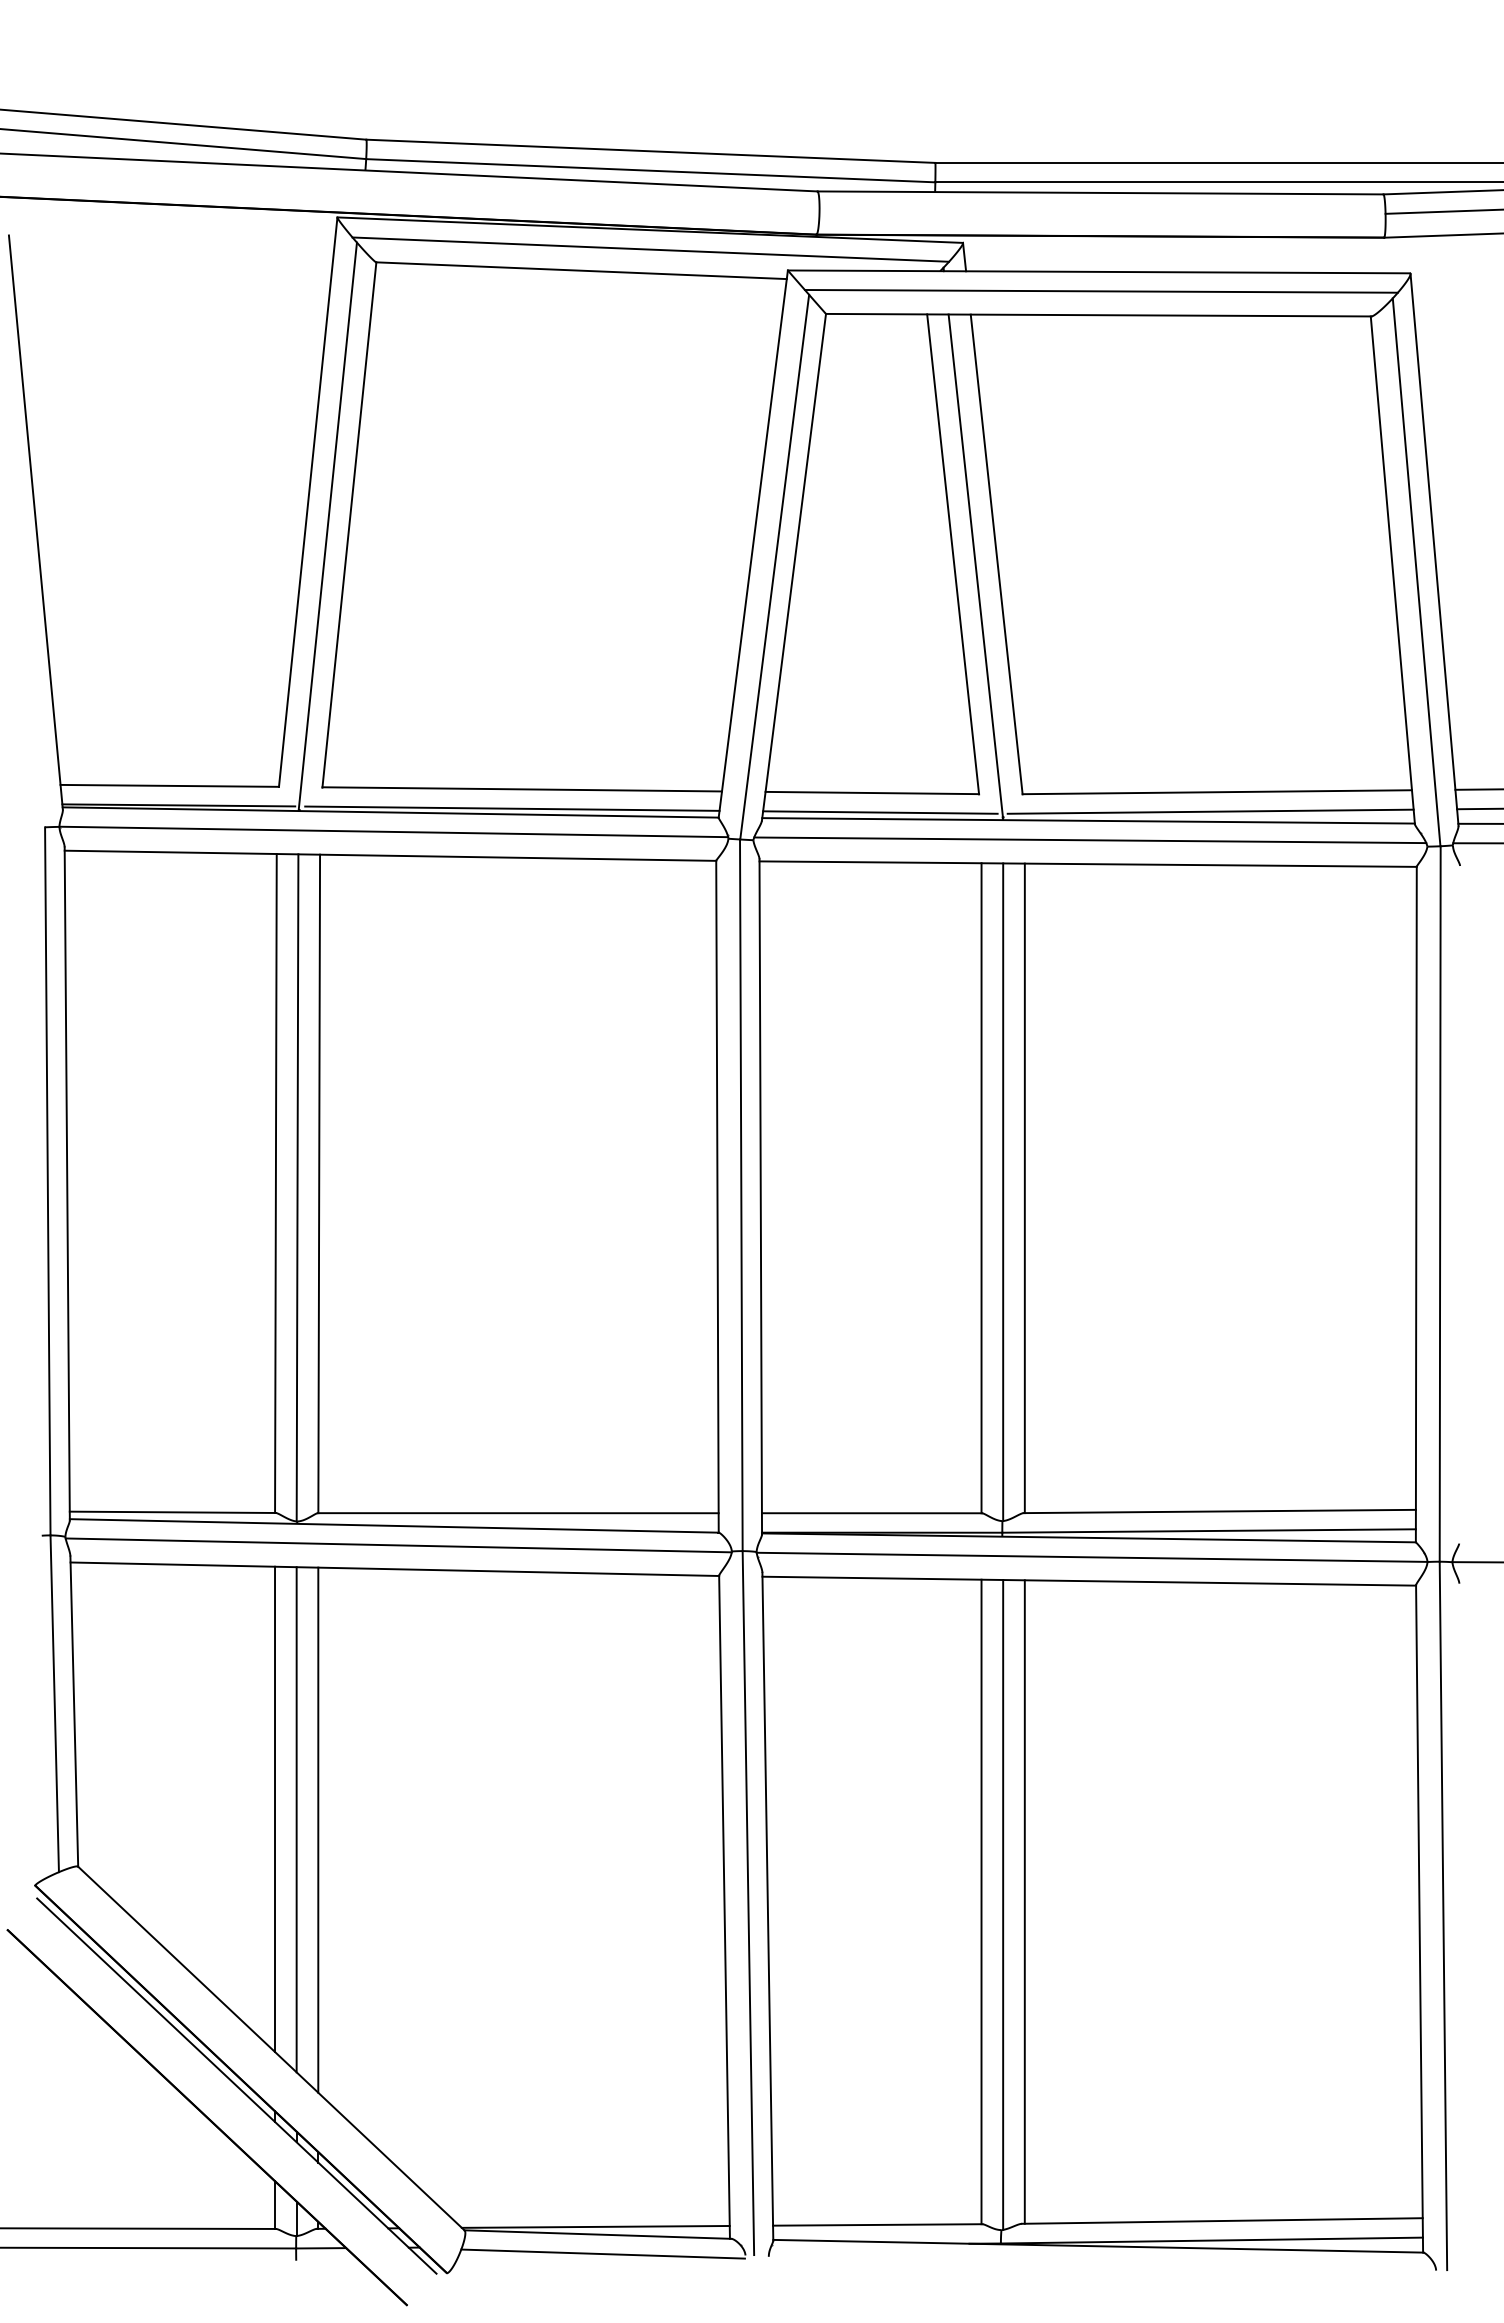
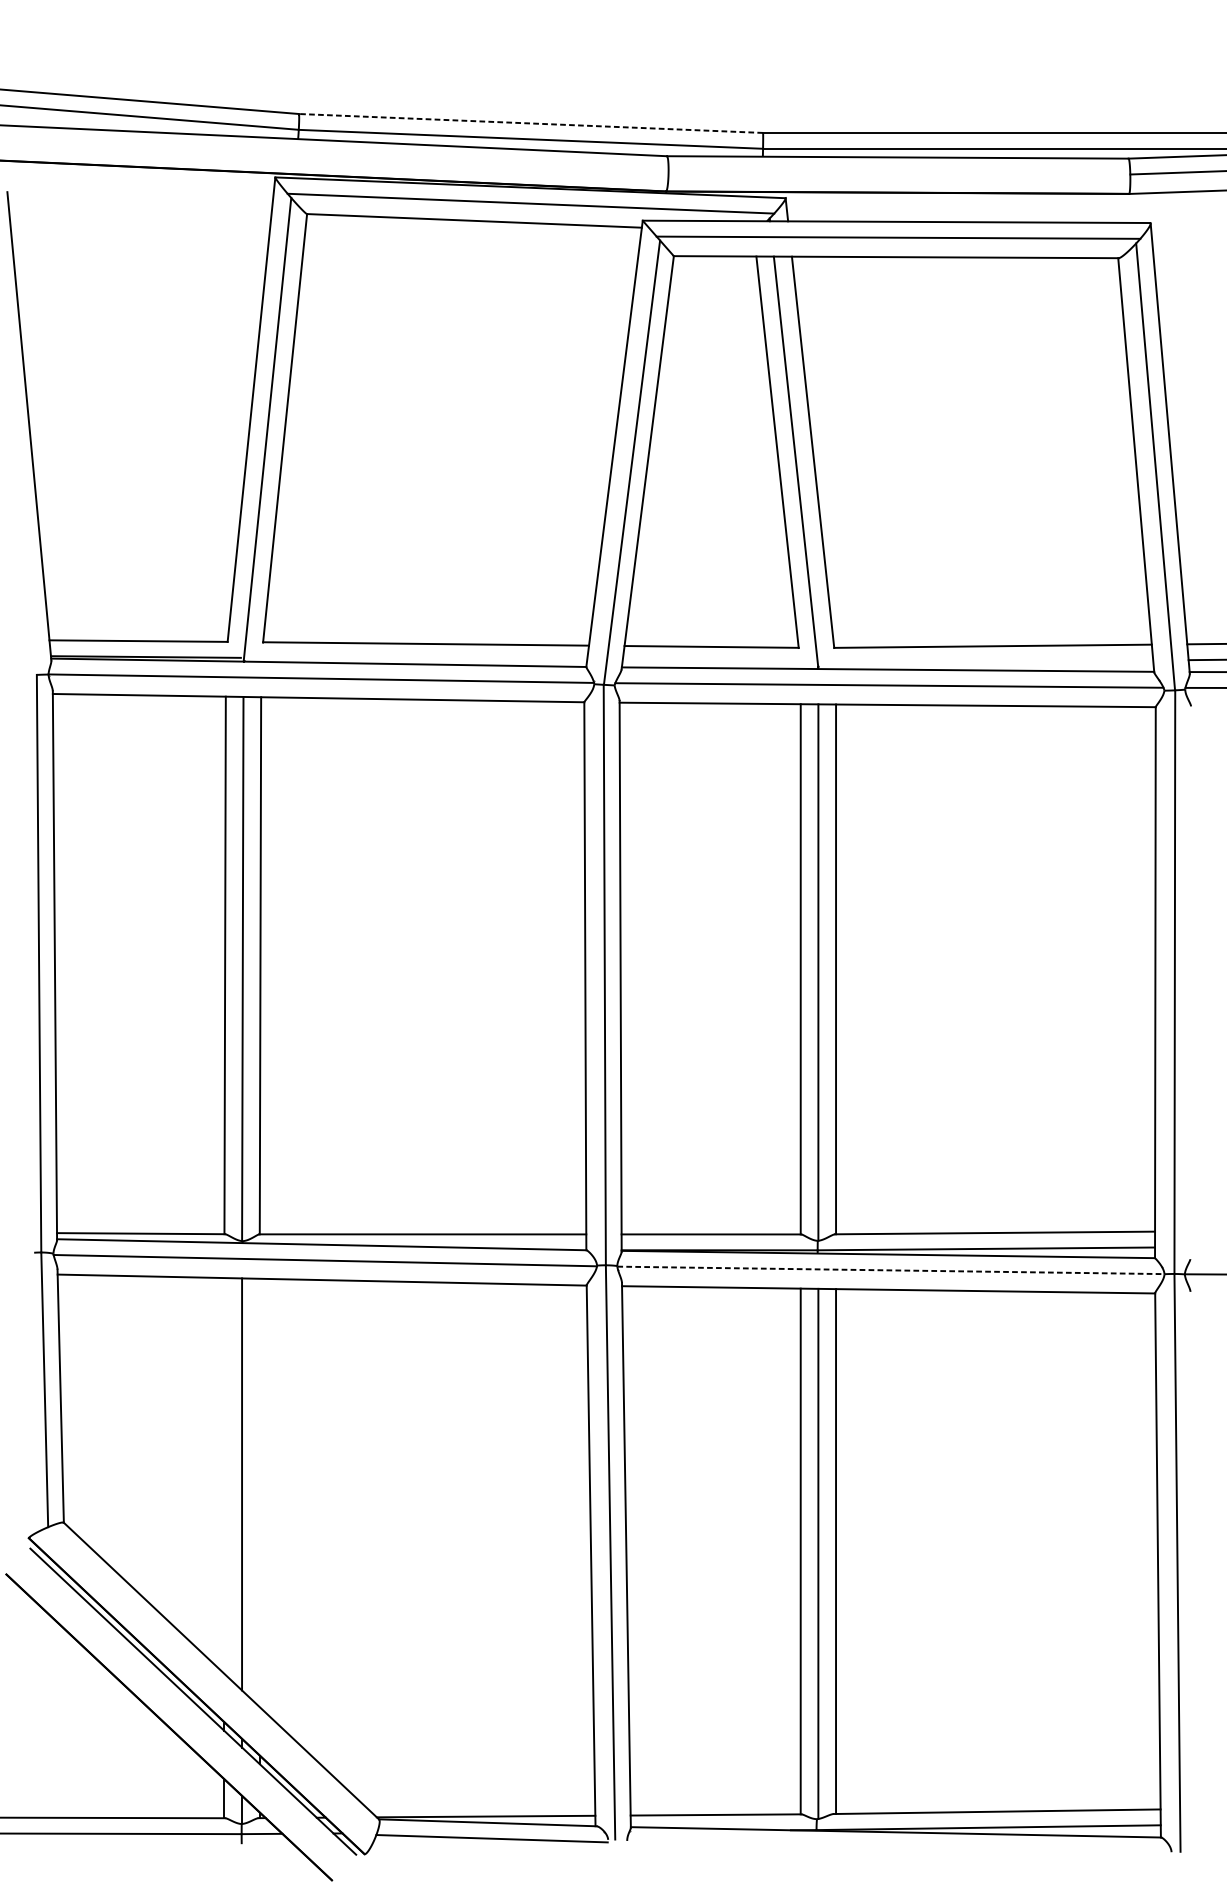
line: (650, 151) -> (530, 123), solid -> dashed
line: (512, 808) -> (418, 659), removed
line: (1210, 811) -> (987, 662), removed
line: (880, 812) -> (718, 662), removed
line: (1092, 1557) -> (891, 1270), solid -> dashed
line: (274, 1808) -> (224, 1475), removed
line: (318, 1829) -> (259, 1492), removed

